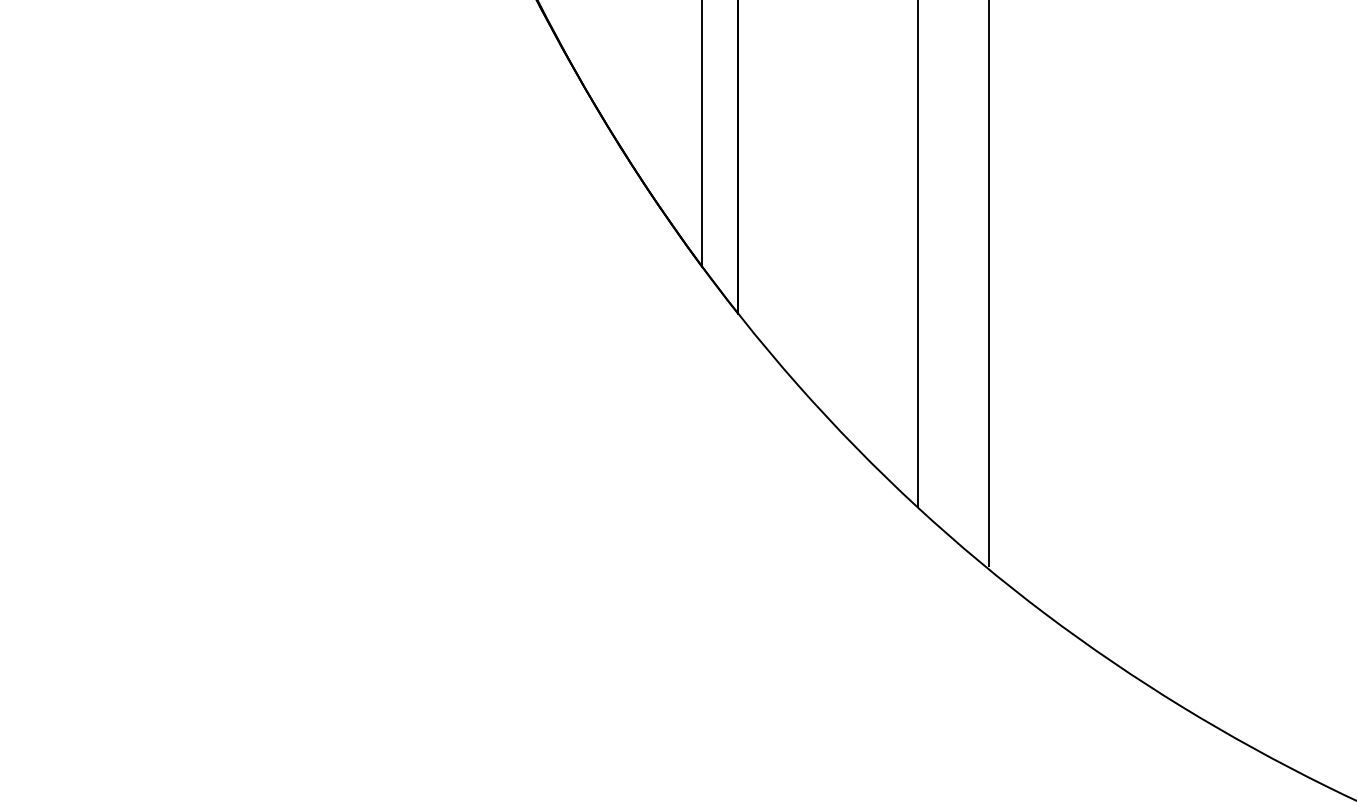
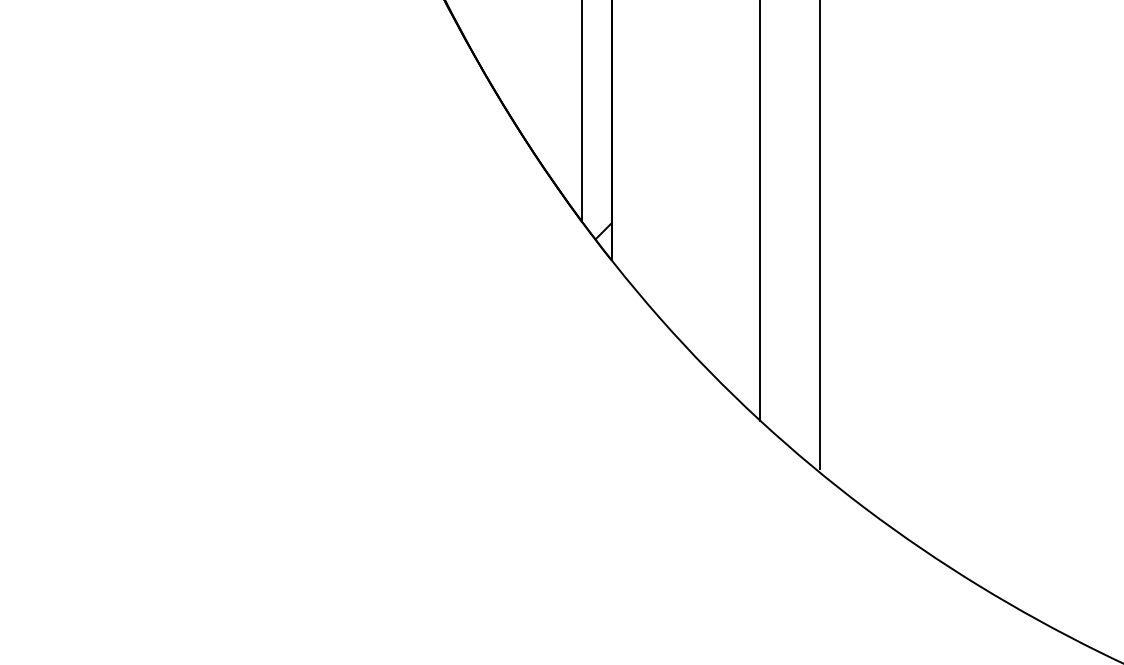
hatch: (728, 278) -> (603, 230), added

